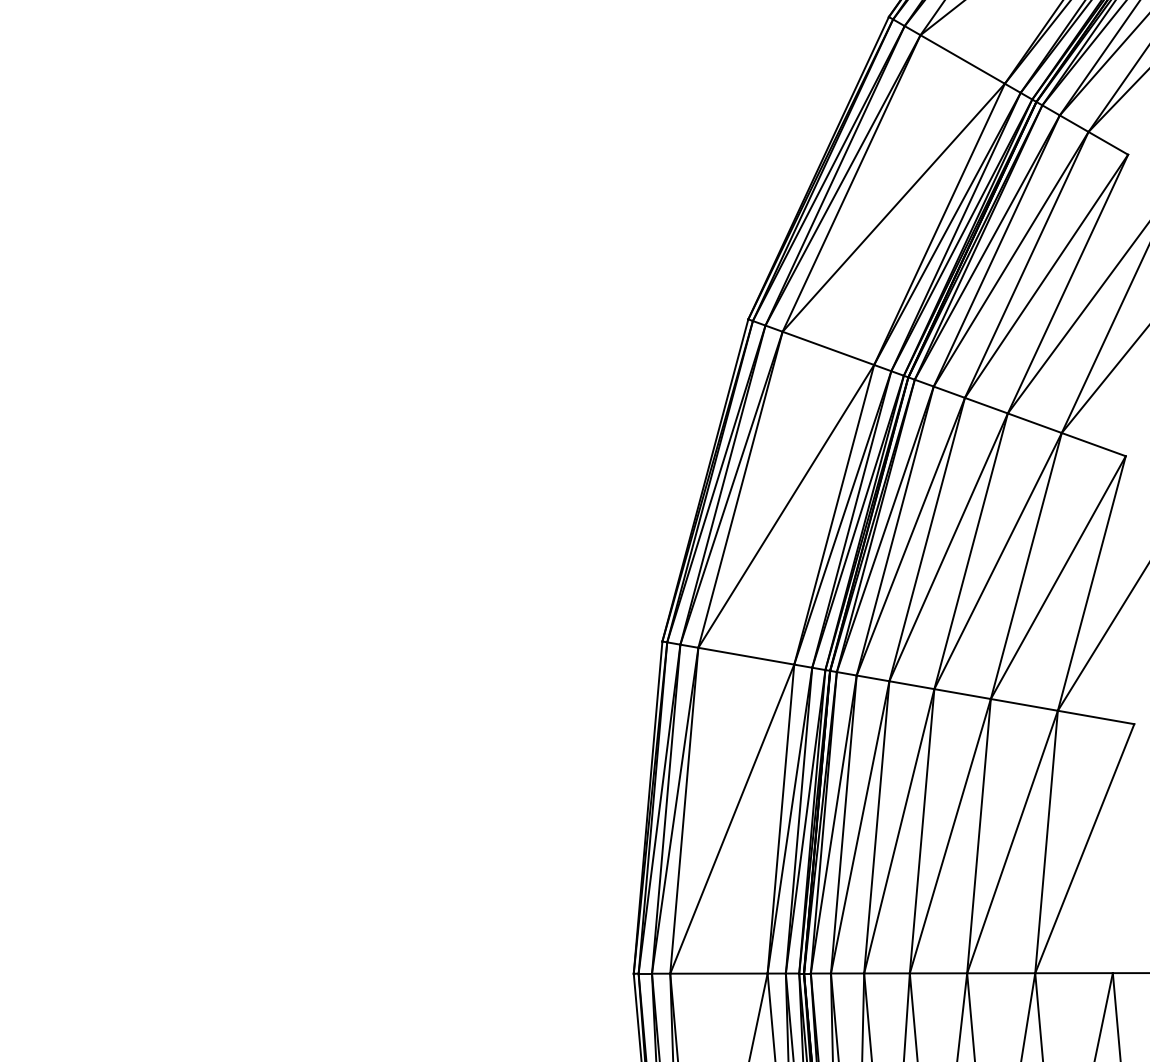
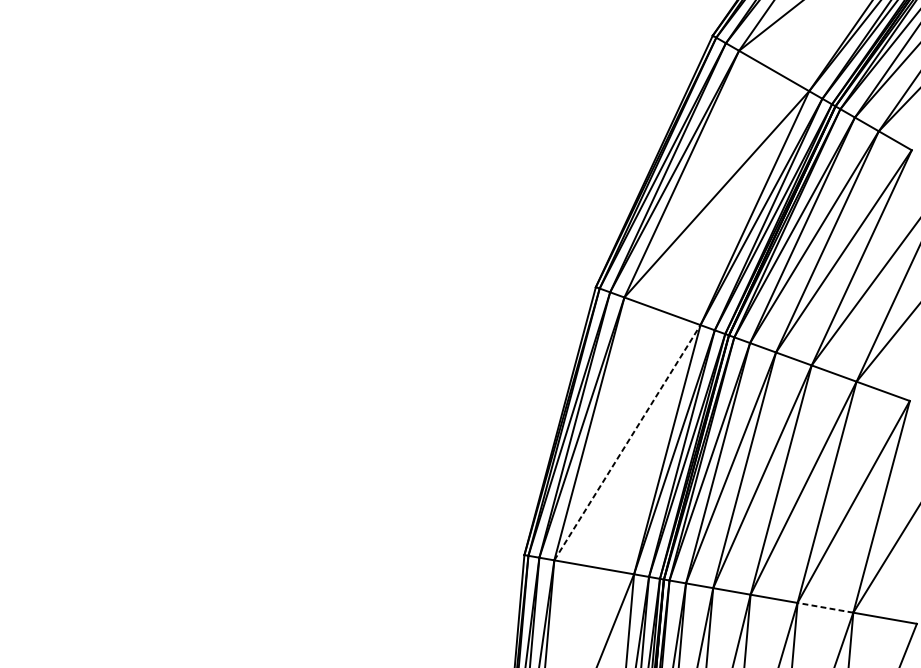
line: (786, 506) -> (627, 442), solid -> dashed
line: (1023, 704) -> (824, 607), solid -> dashed

